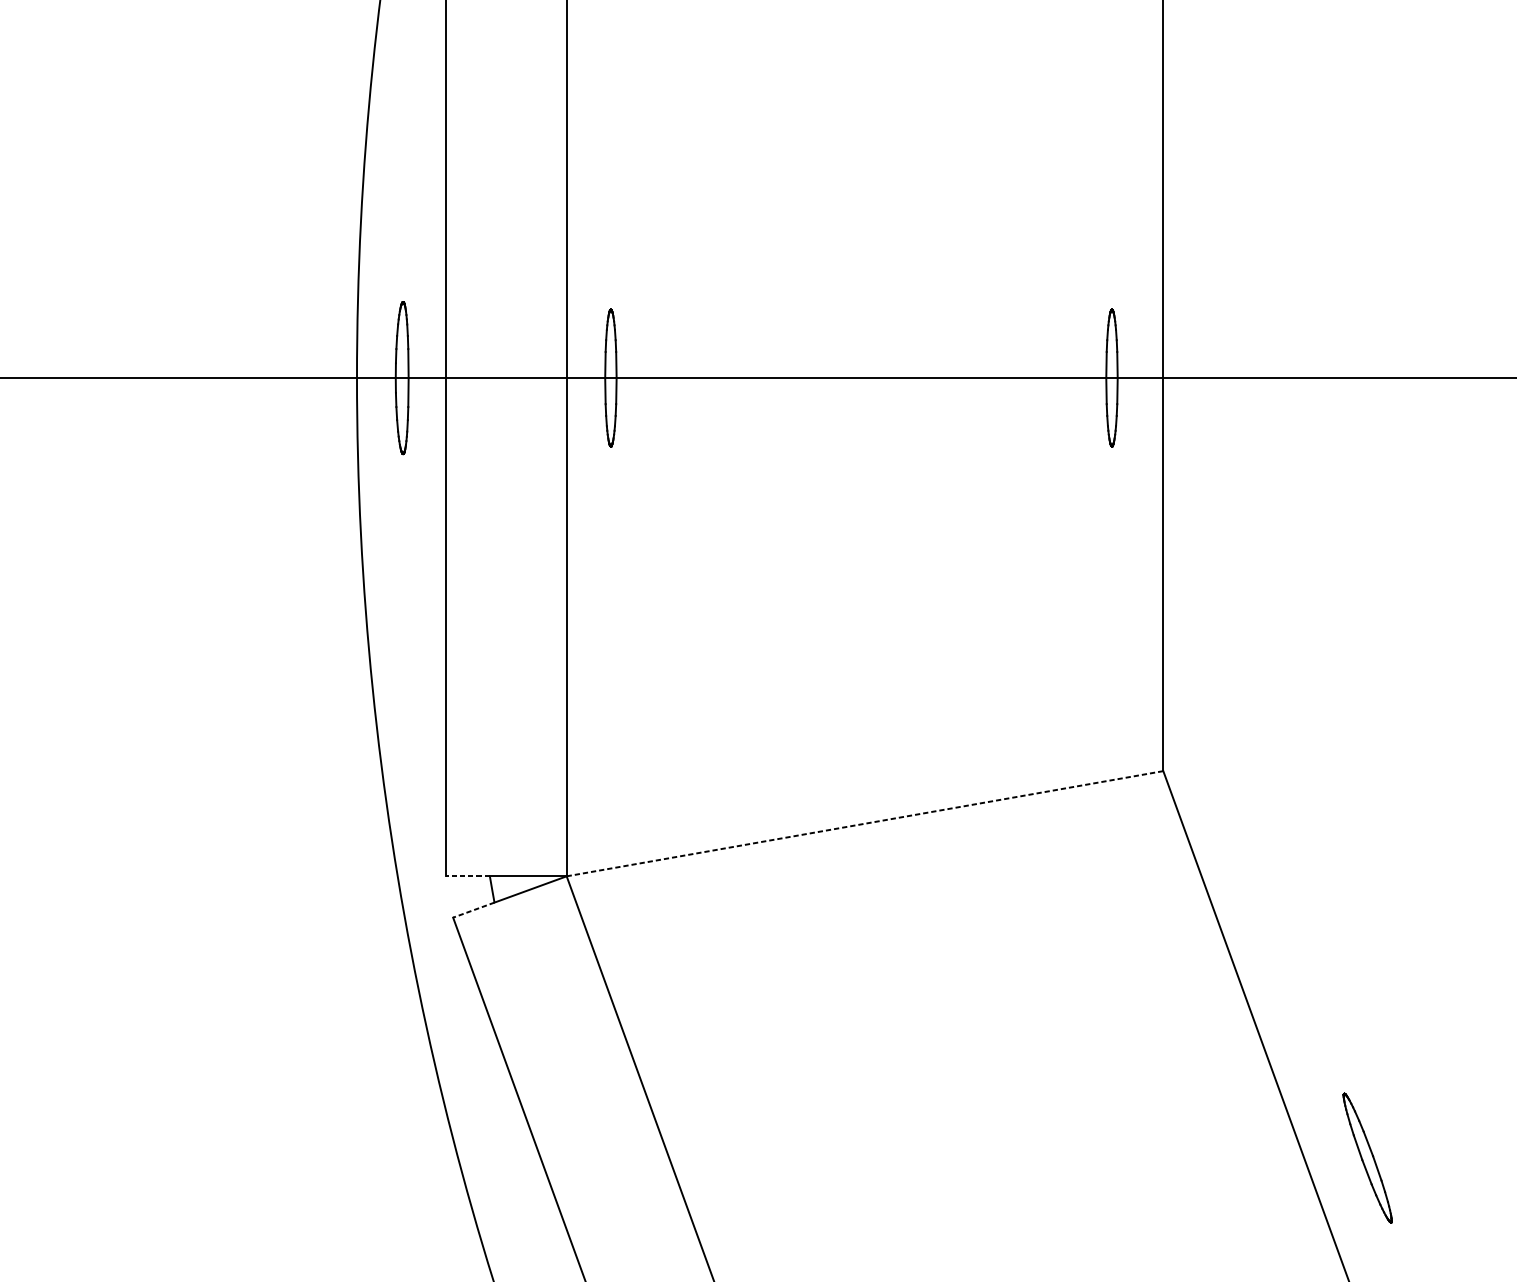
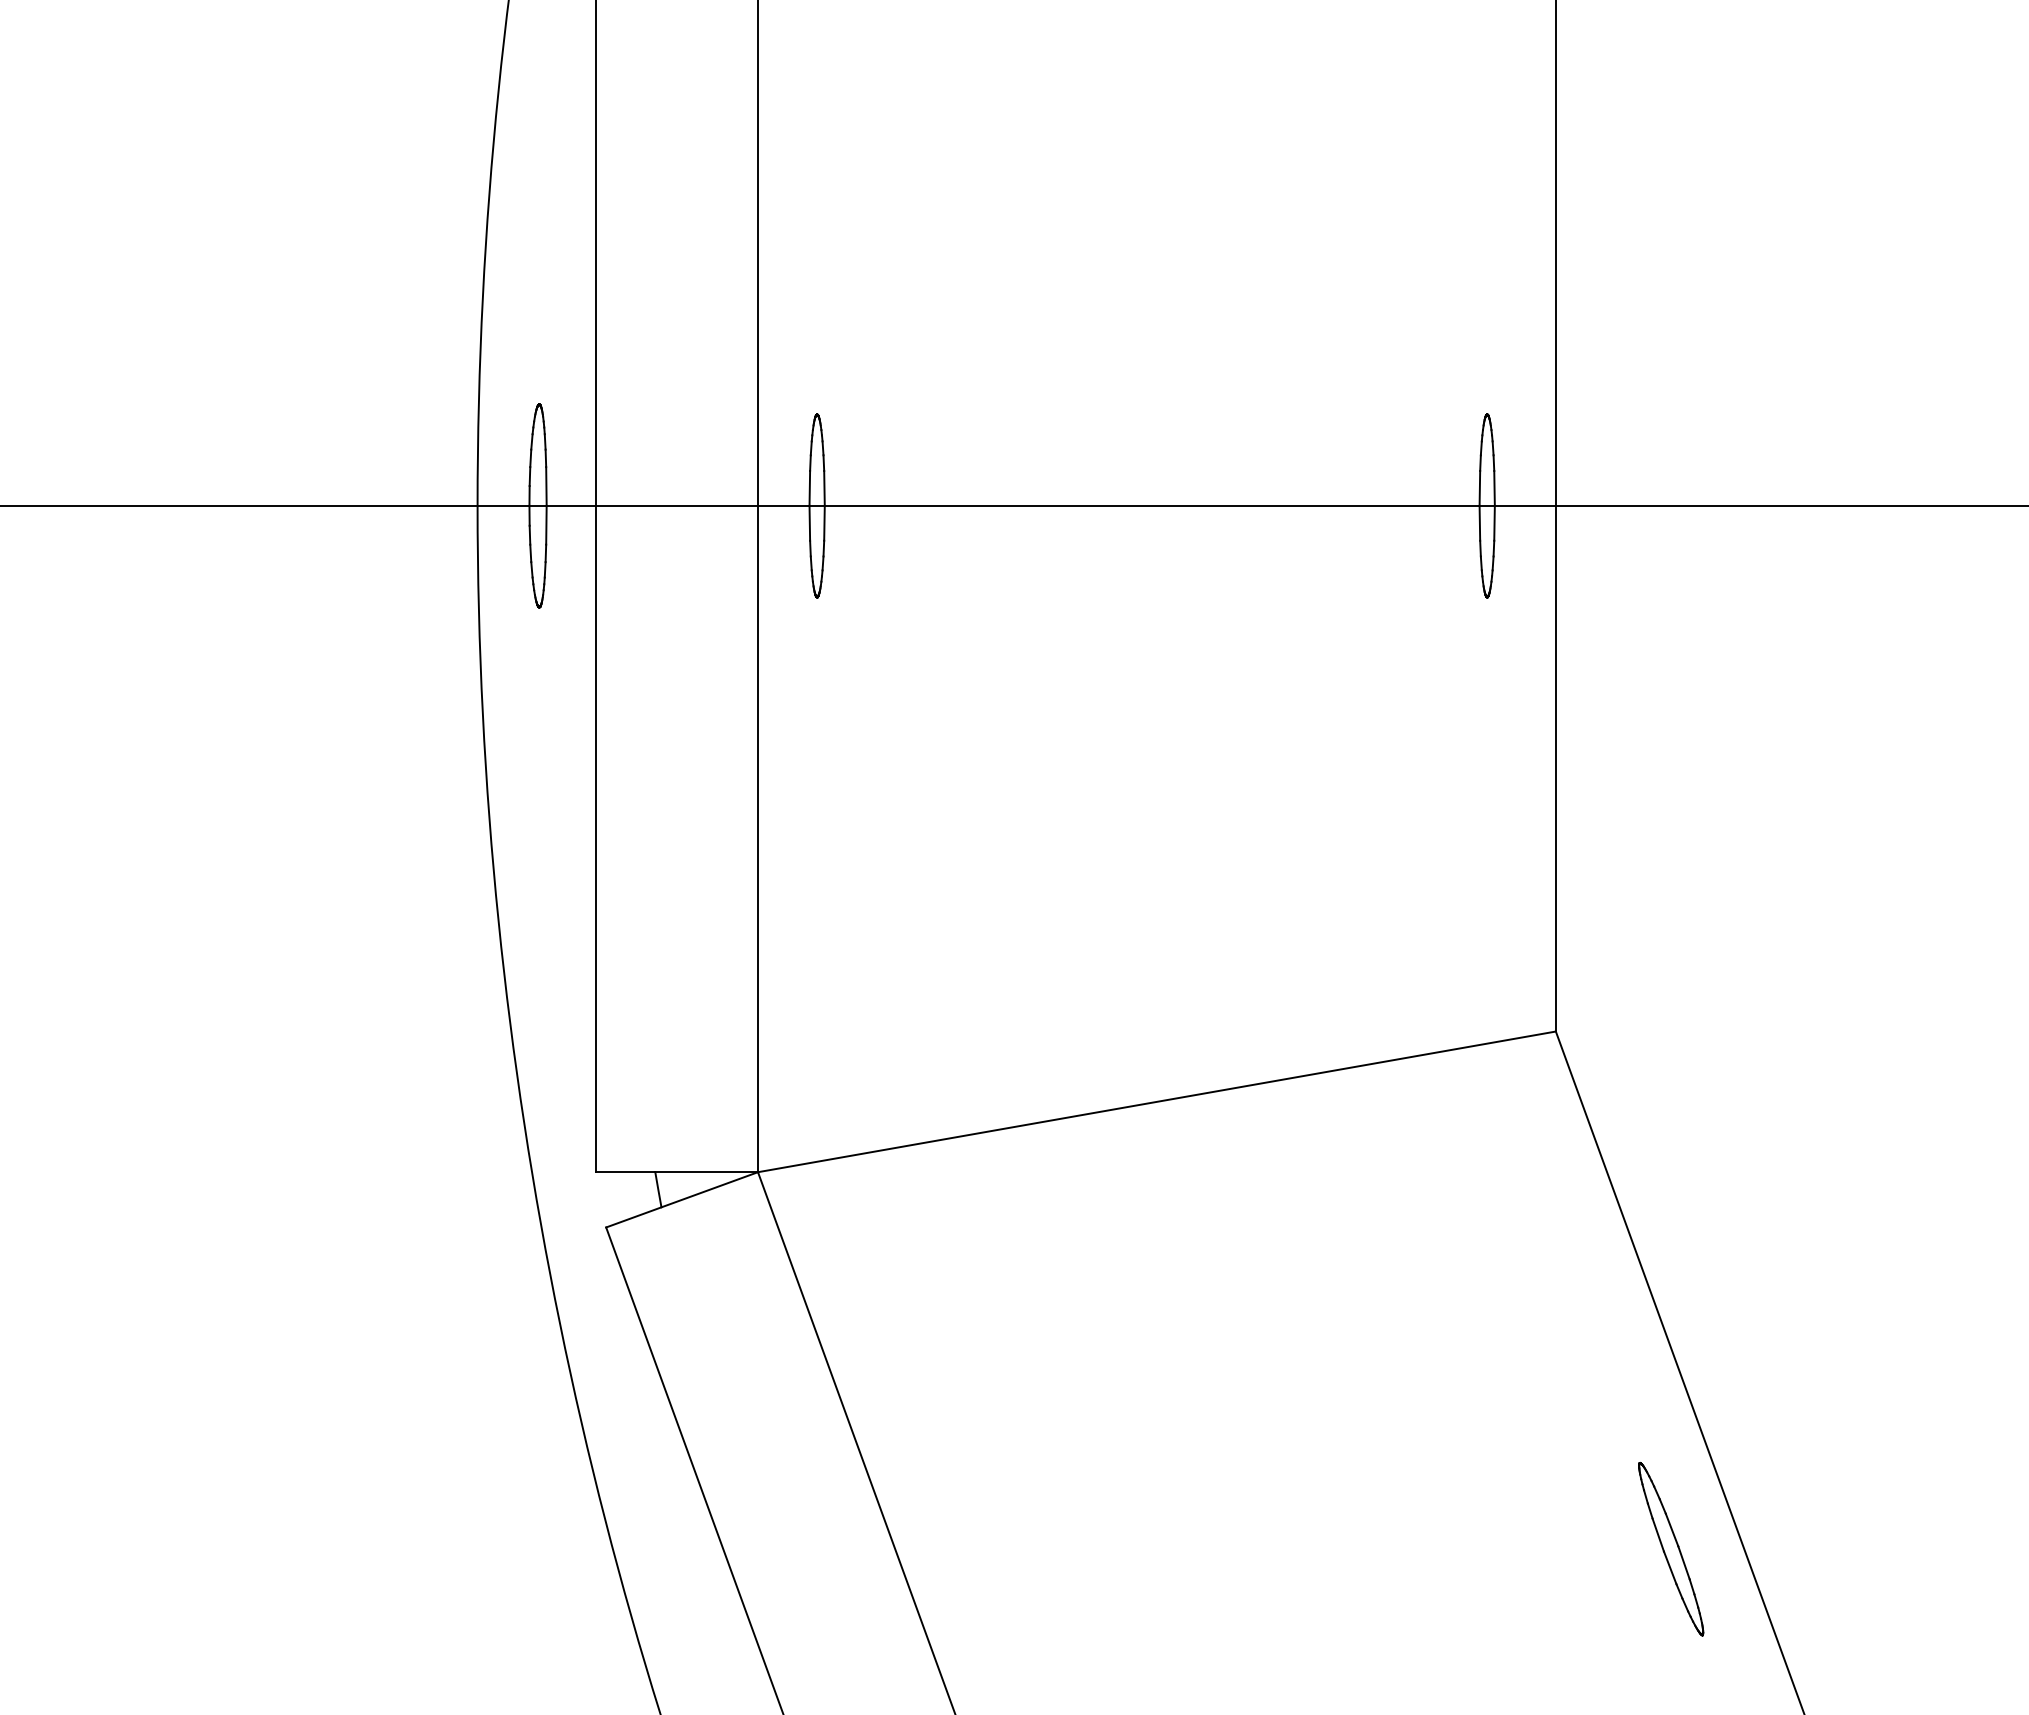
line: (865, 823) -> (1157, 1101), dashed -> solid
line: (467, 876) -> (625, 1172), dashed -> solid
line: (473, 910) -> (633, 1217), dashed -> solid
part: (1367, 1157) -> (1671, 1548), moved

